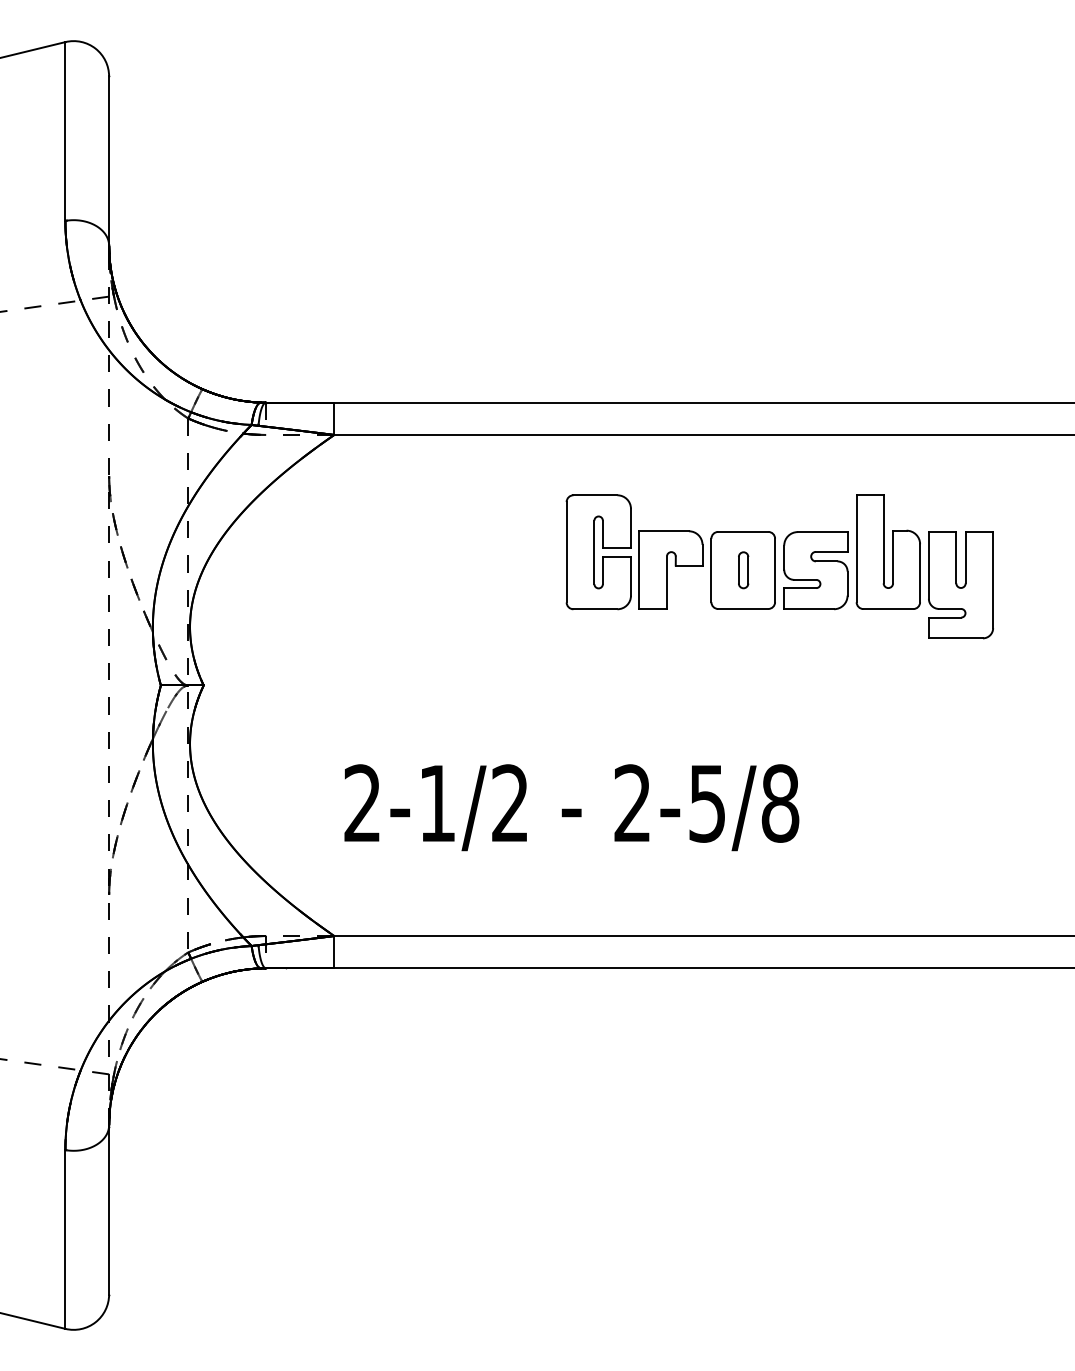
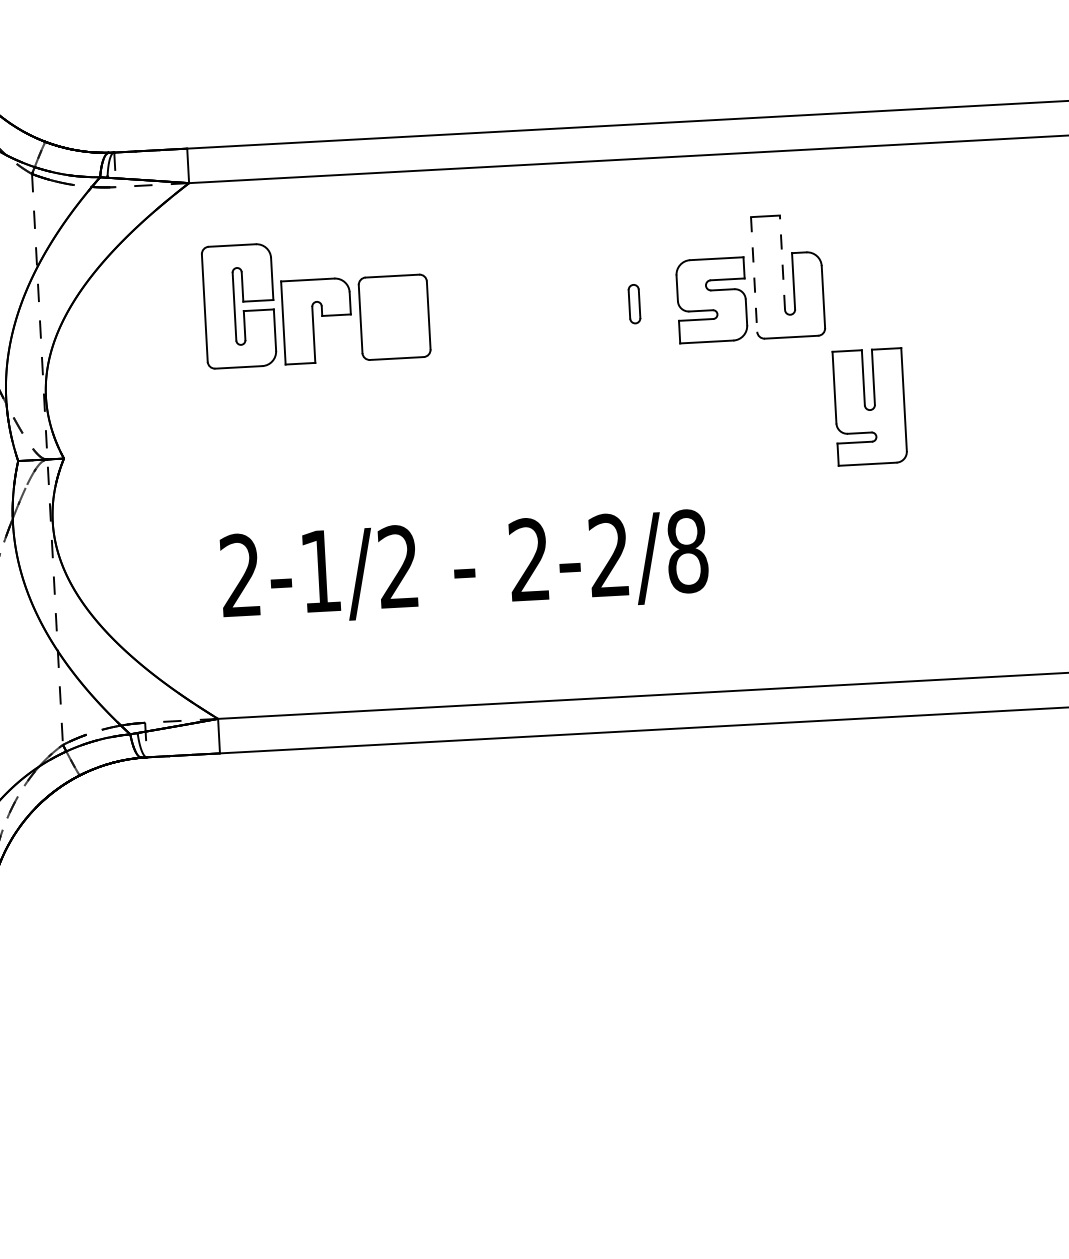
line: (883, 538) -> (782, 262), solid -> dashed
line: (856, 548) -> (753, 274), solid -> dashed
part: (670, 552) -> (315, 302), moved
part: (960, 585) -> (869, 407), moved
text: (706, 803) -> (608, 555), 2-5/8 -> 2-2/8

